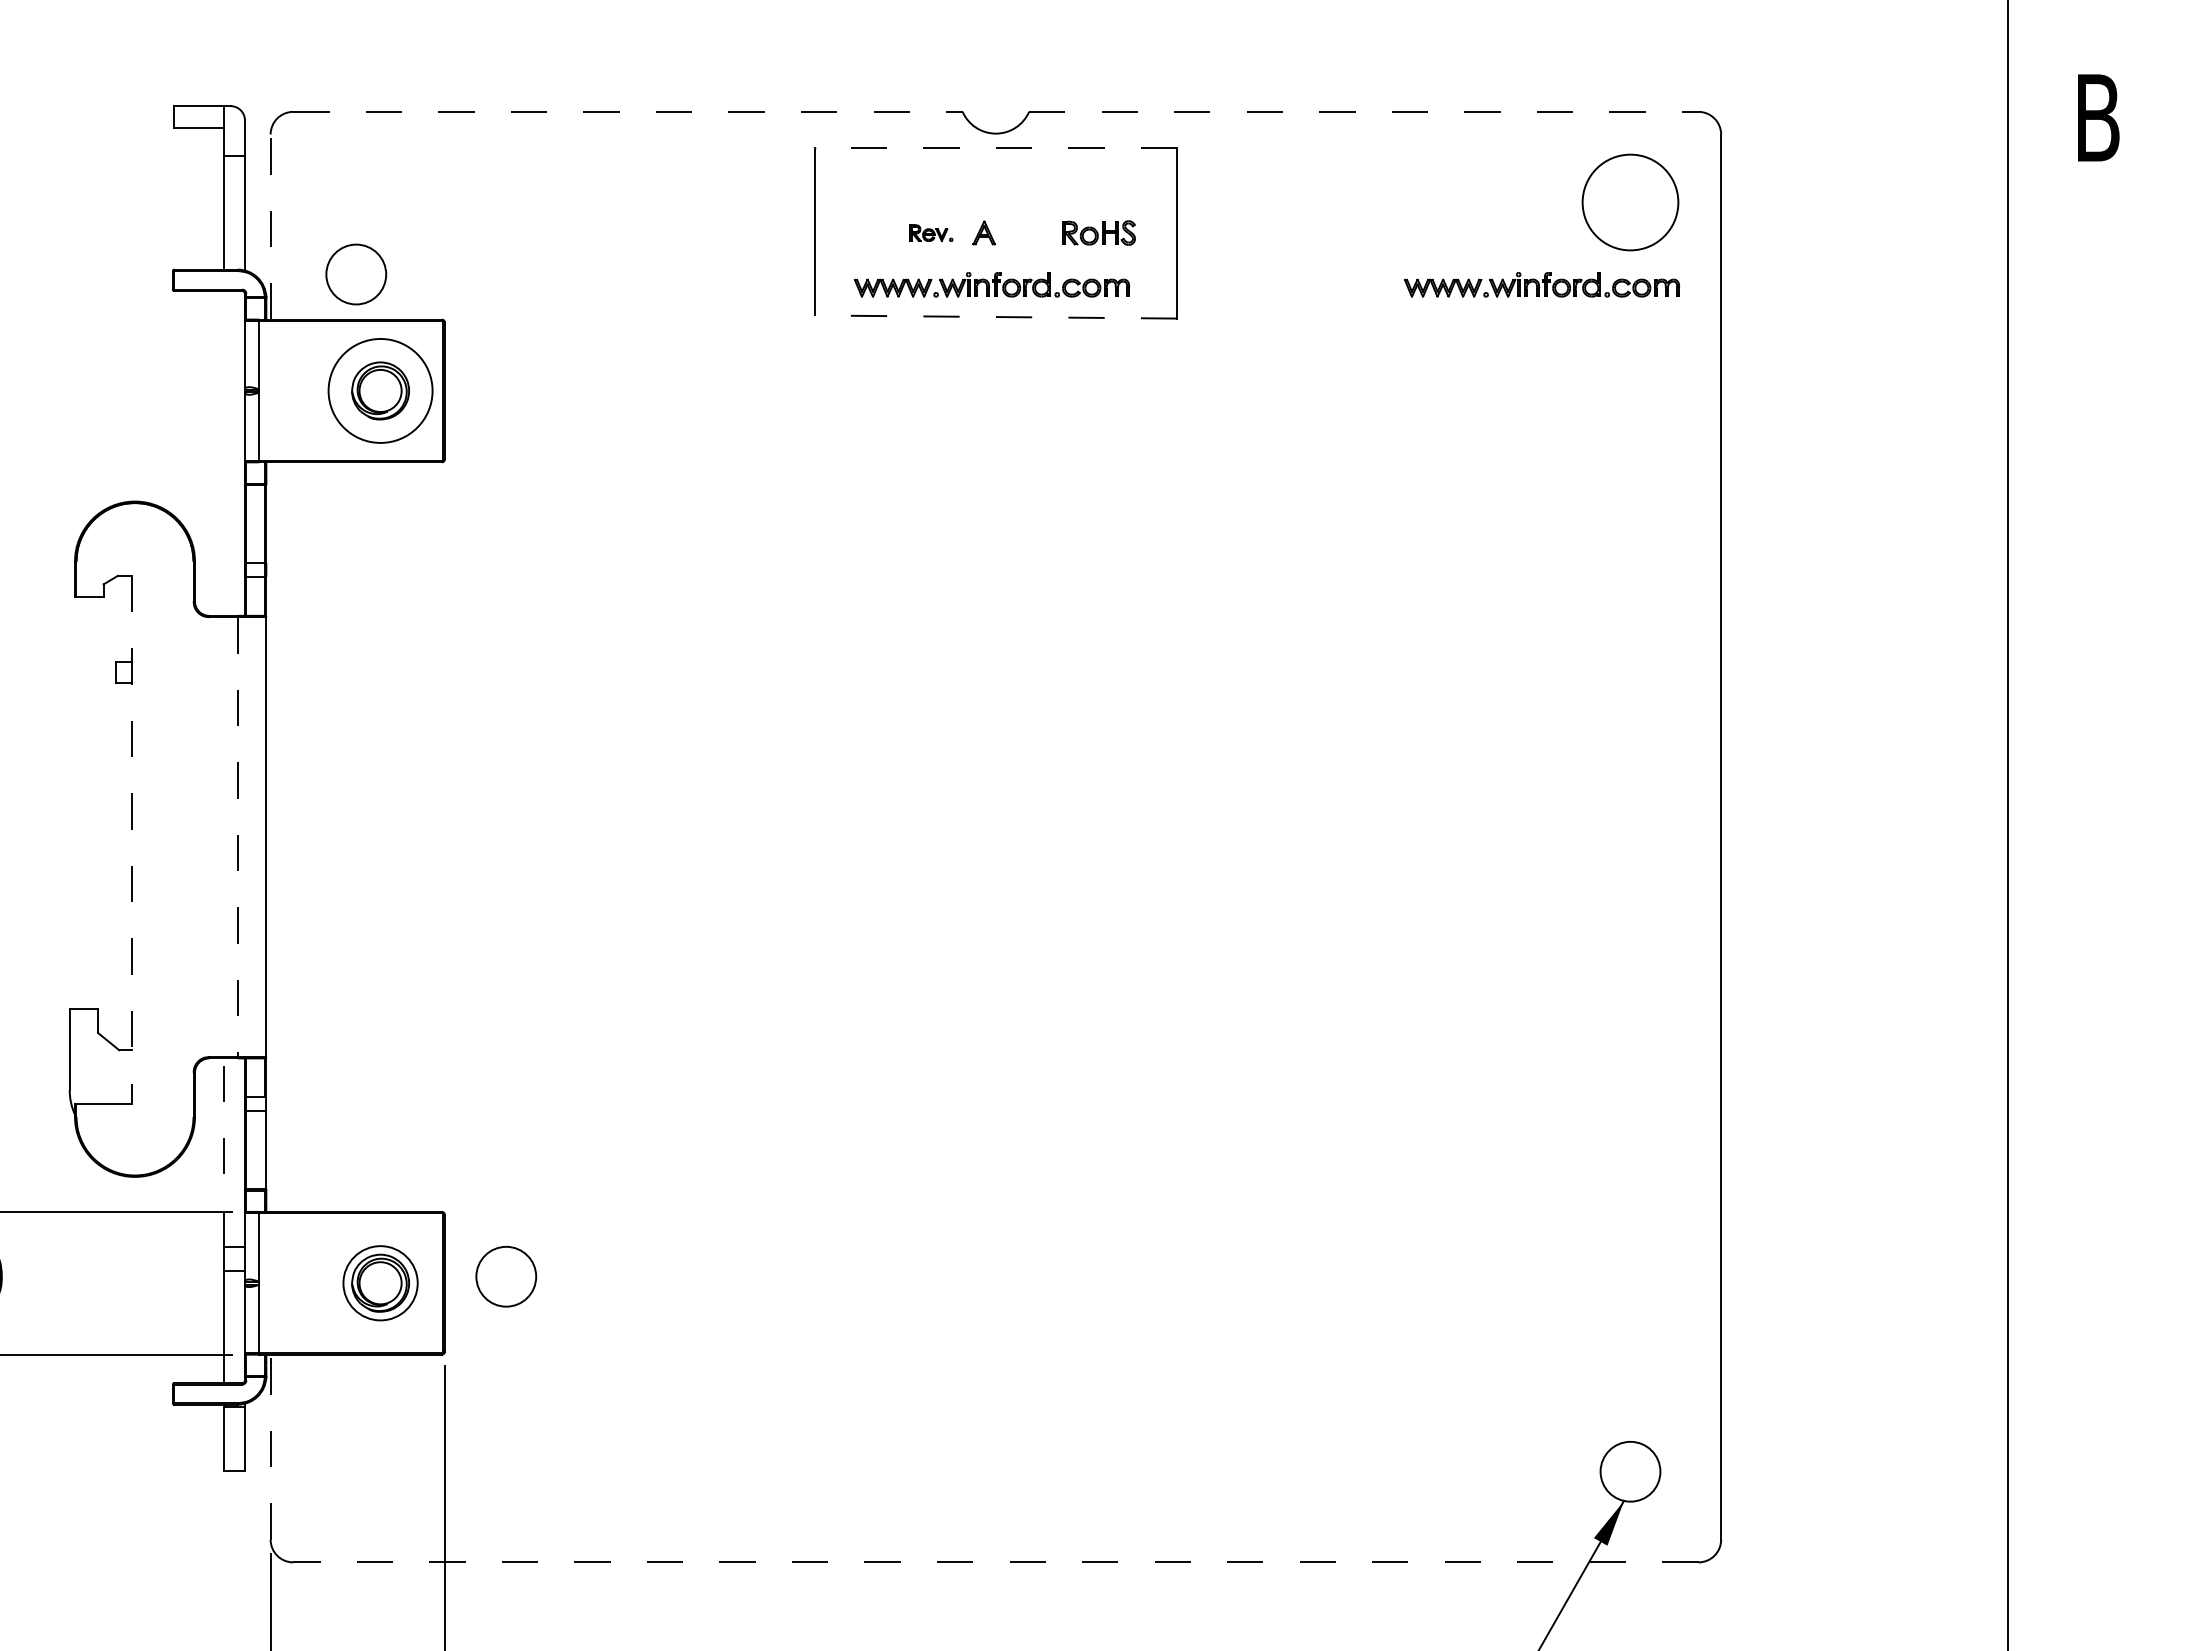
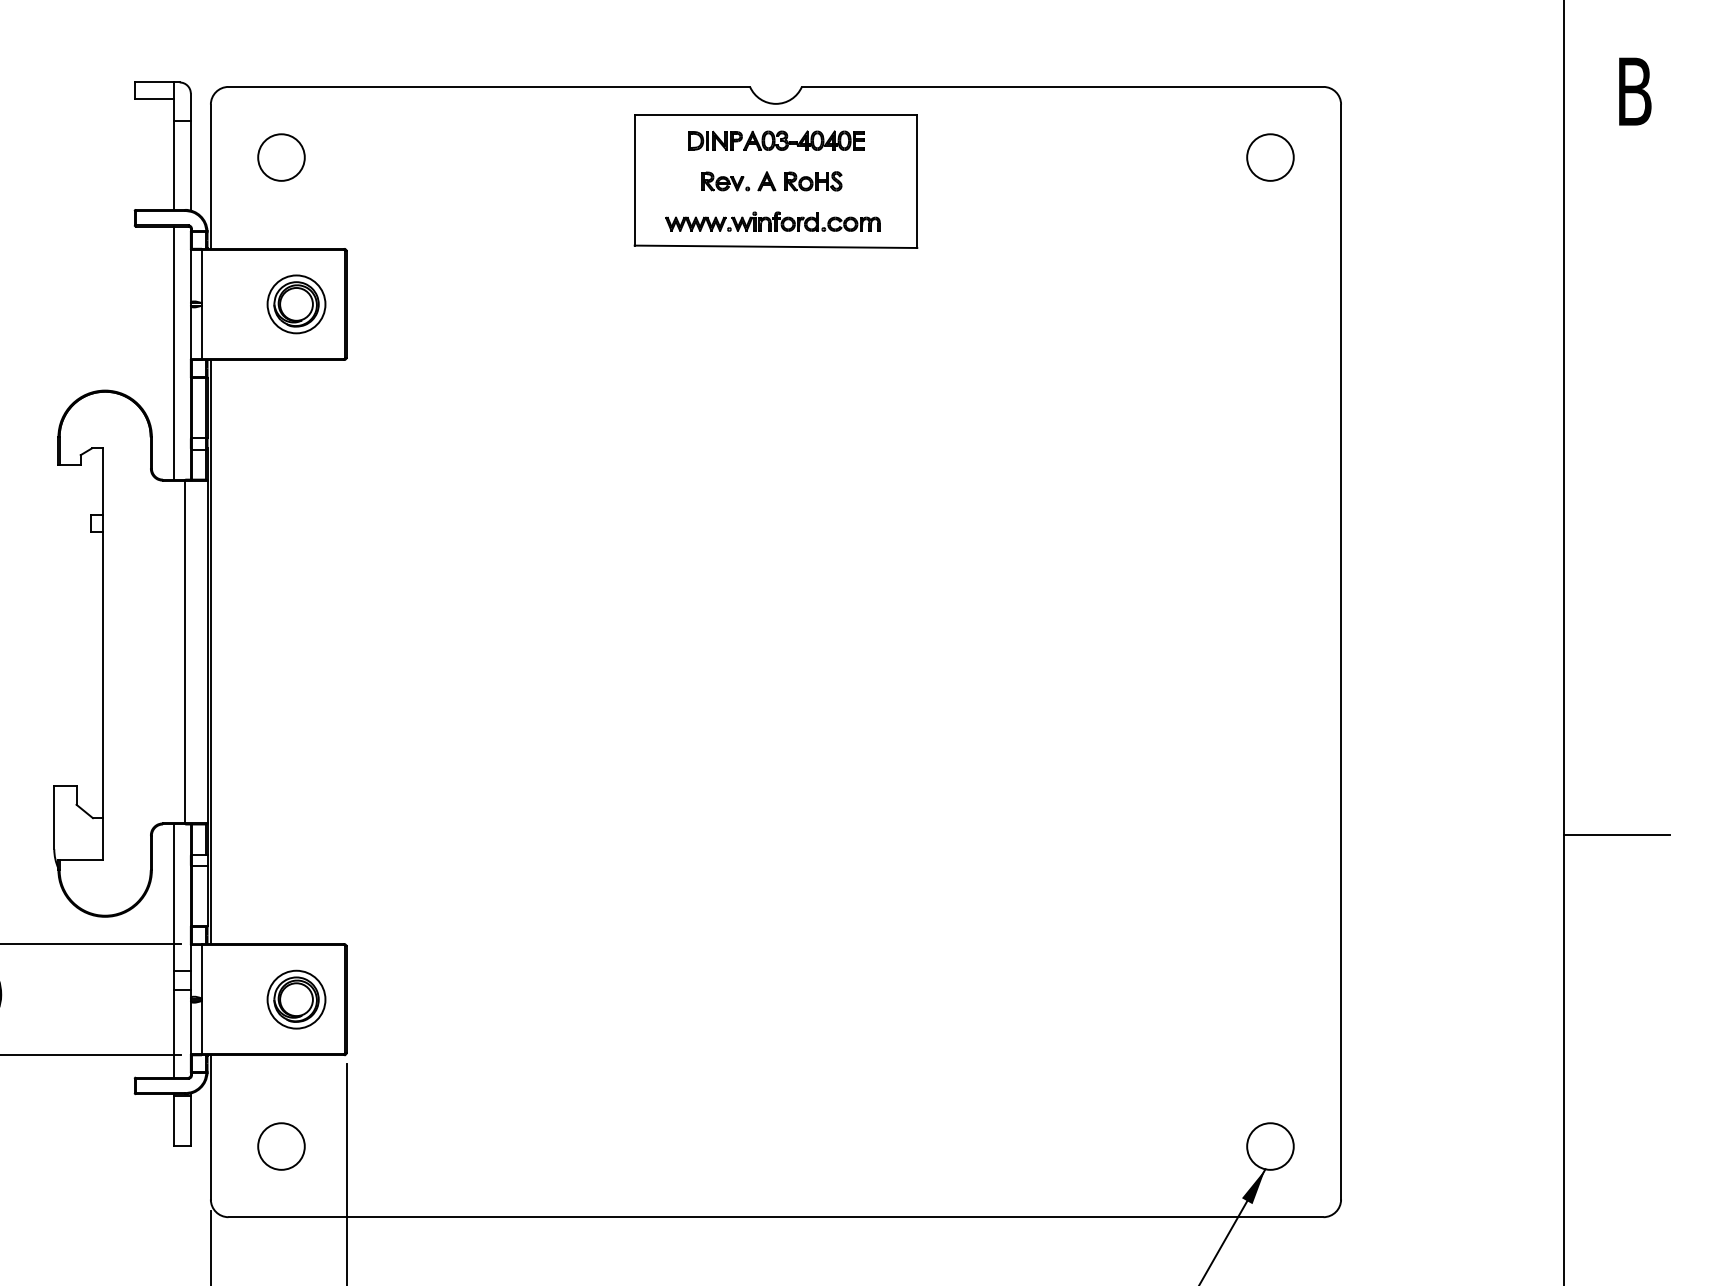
line: (627, 111) -> (488, 86), dashed -> solid
line: (1363, 111) -> (1062, 86), dashed -> solid
line: (995, 148) -> (775, 115), dashed -> solid
part: (996, 180) -> (776, 140), added
circle: (1630, 202) -> (1270, 157), size x0.62
line: (270, 227) -> (210, 177), dashed -> solid
part: (931, 232) -> (725, 180), size x1.43
part: (1098, 232) -> (813, 180), moved
circle: (356, 274) -> (281, 157), moved
part: (1541, 284) -> (1201, 221), removed
line: (995, 317) -> (775, 247), dashed -> solid
circle: (380, 390) -> (296, 304), size x0.71
line: (223, 453) -> (174, 353), added
line: (270, 836) -> (210, 651), added
line: (237, 837) -> (185, 652), dashed -> solid
line: (132, 840) -> (103, 654), dashed -> solid
line: (2075, 1071) -> (1617, 834), added
line: (223, 1152) -> (174, 897), dashed -> solid
circle: (506, 1276) -> (281, 1146), moved
line: (270, 1447) -> (210, 1127), dashed -> solid
line: (995, 1562) -> (775, 1217), dashed -> solid

